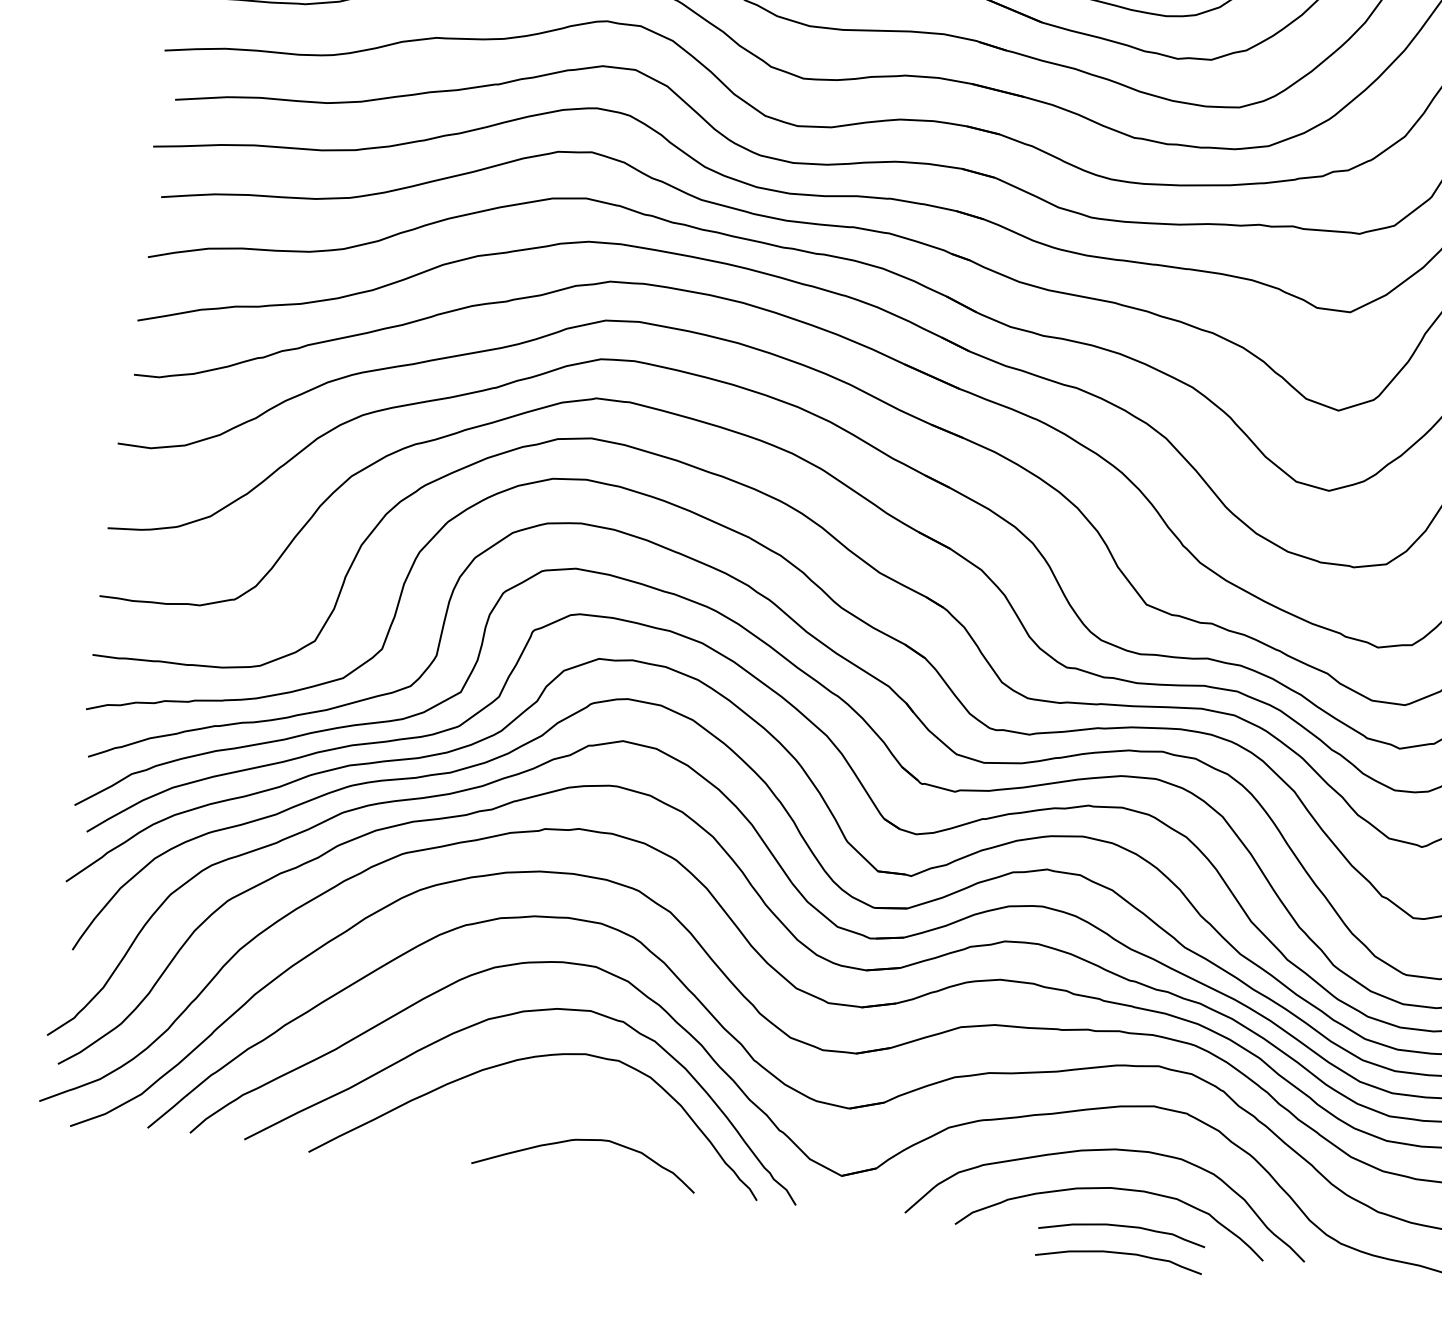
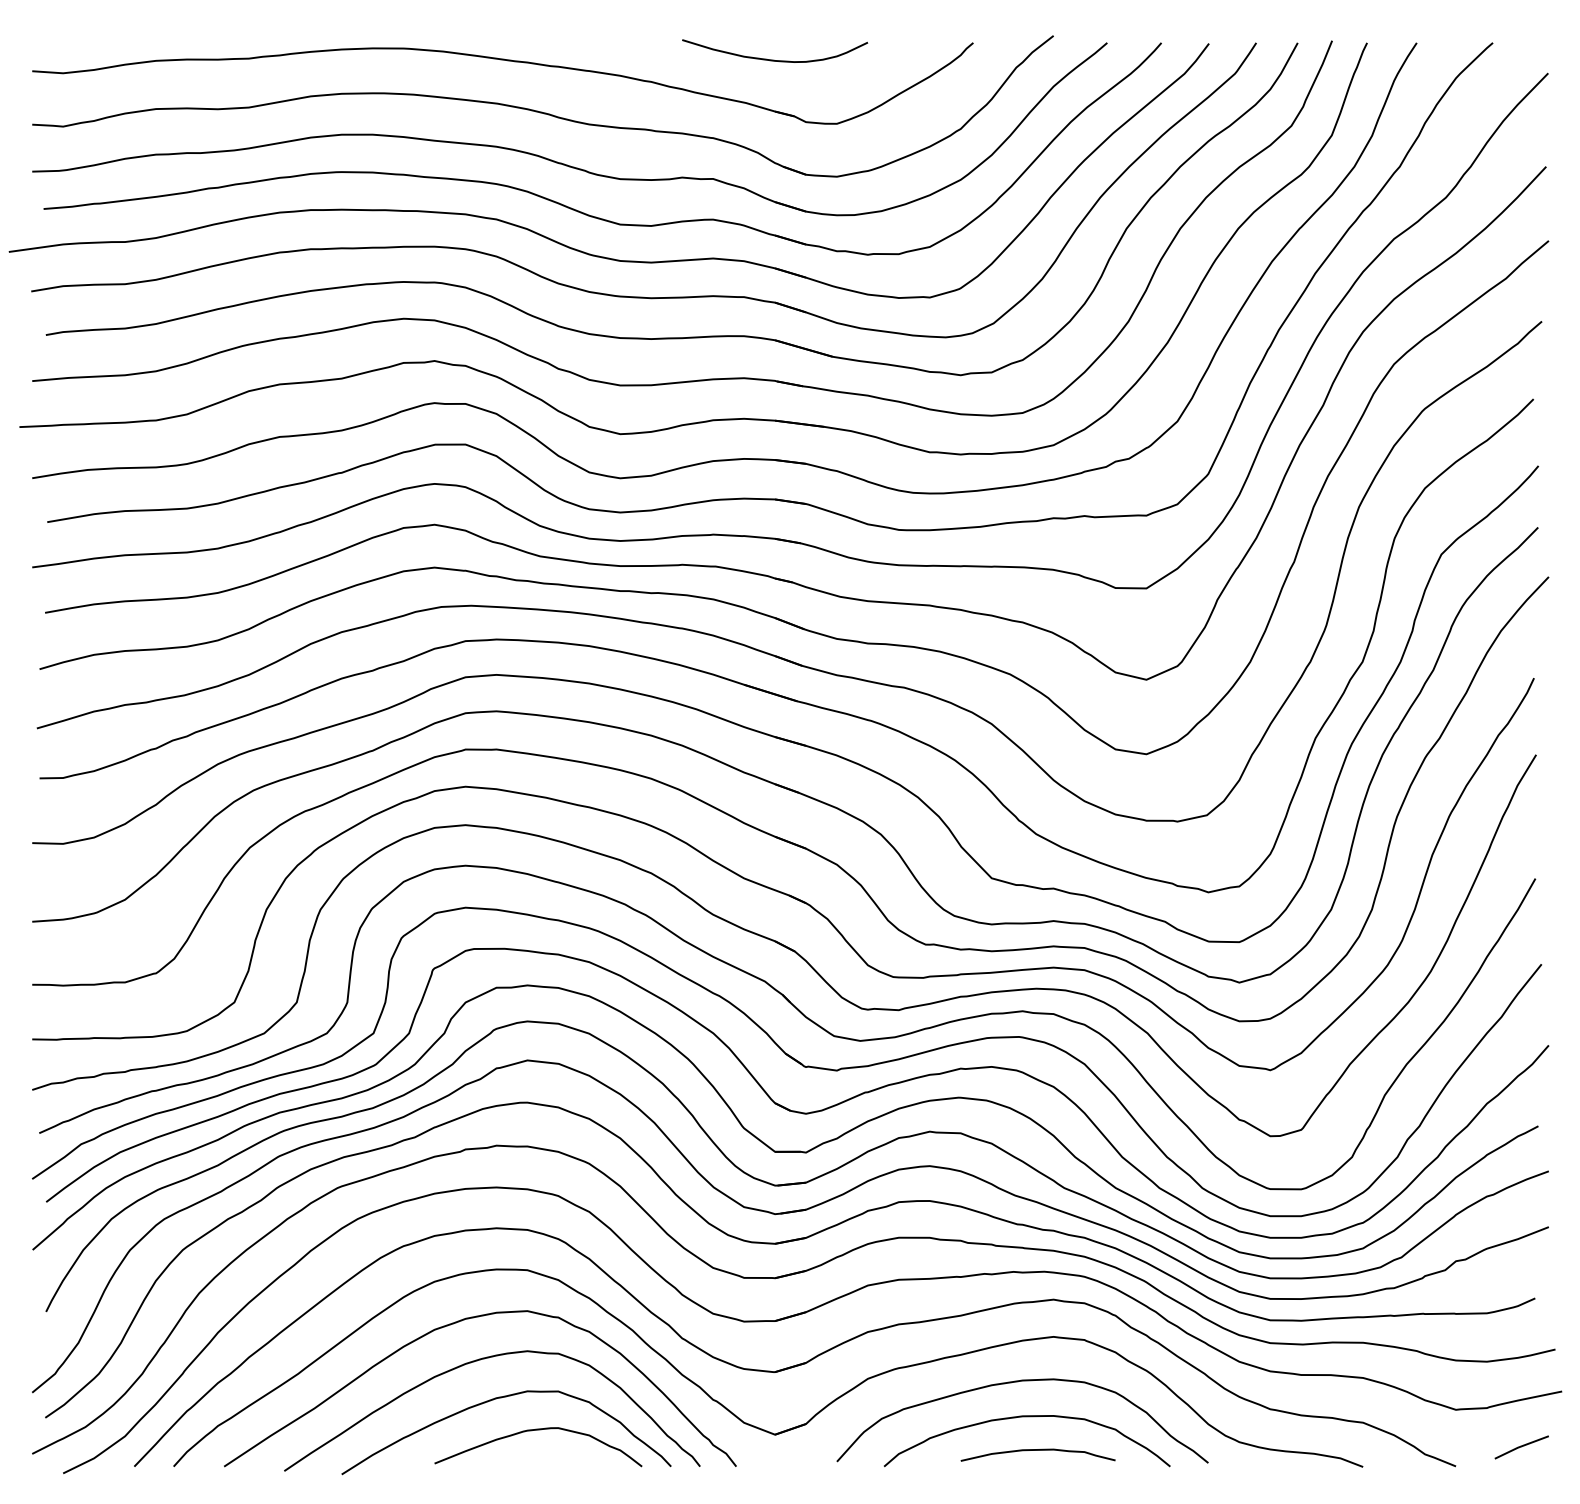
curve: (551, 1101) -> (501, 1398), added
curve: (1119, 1253) -> (1037, 1475), removed

